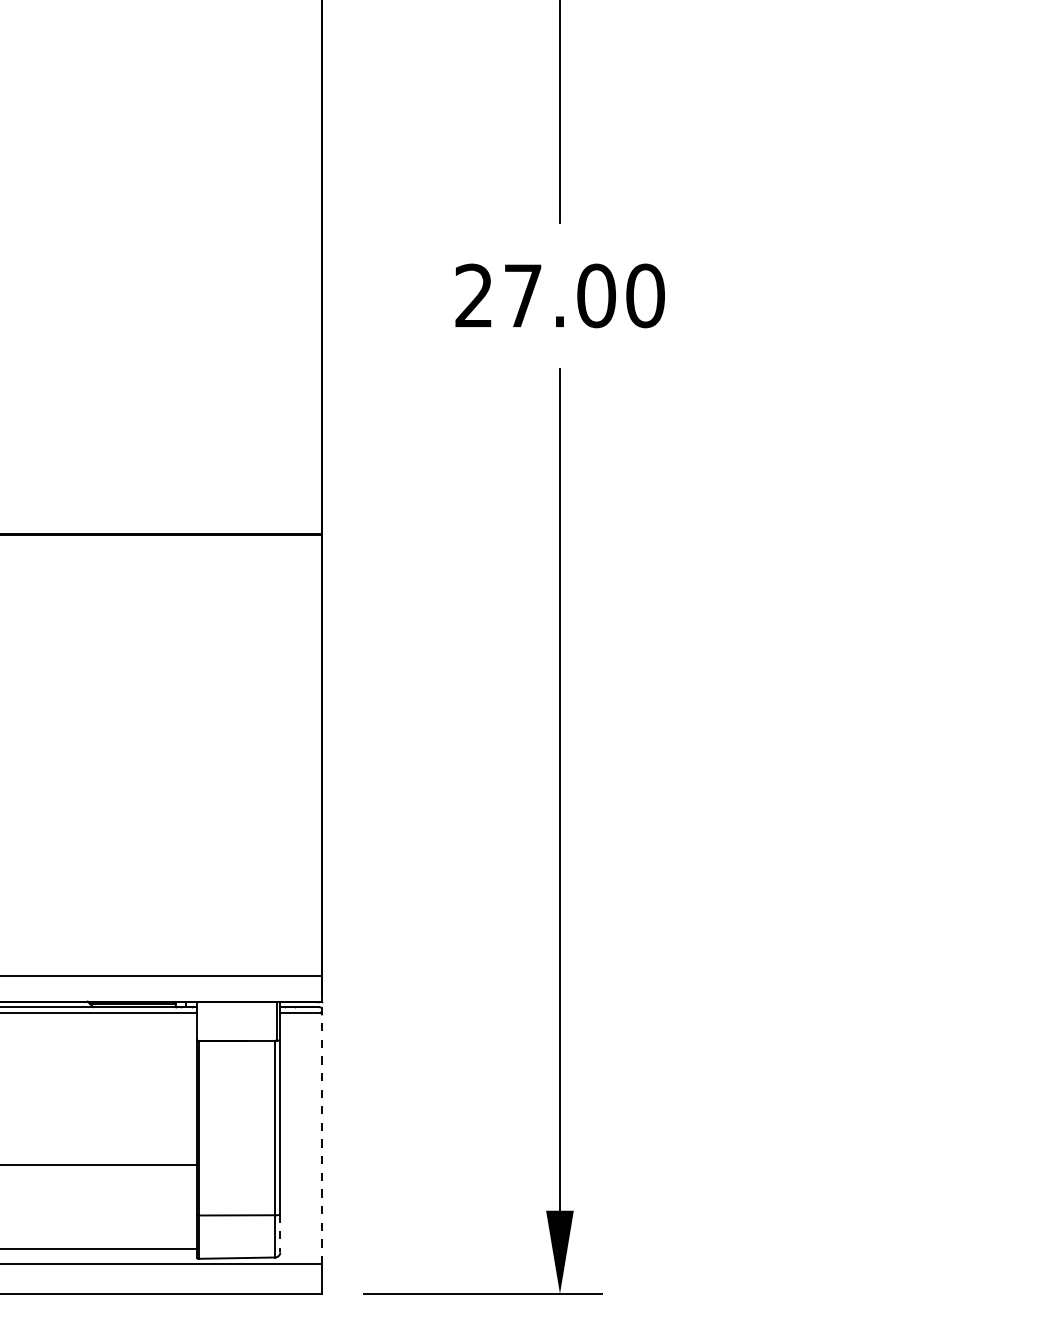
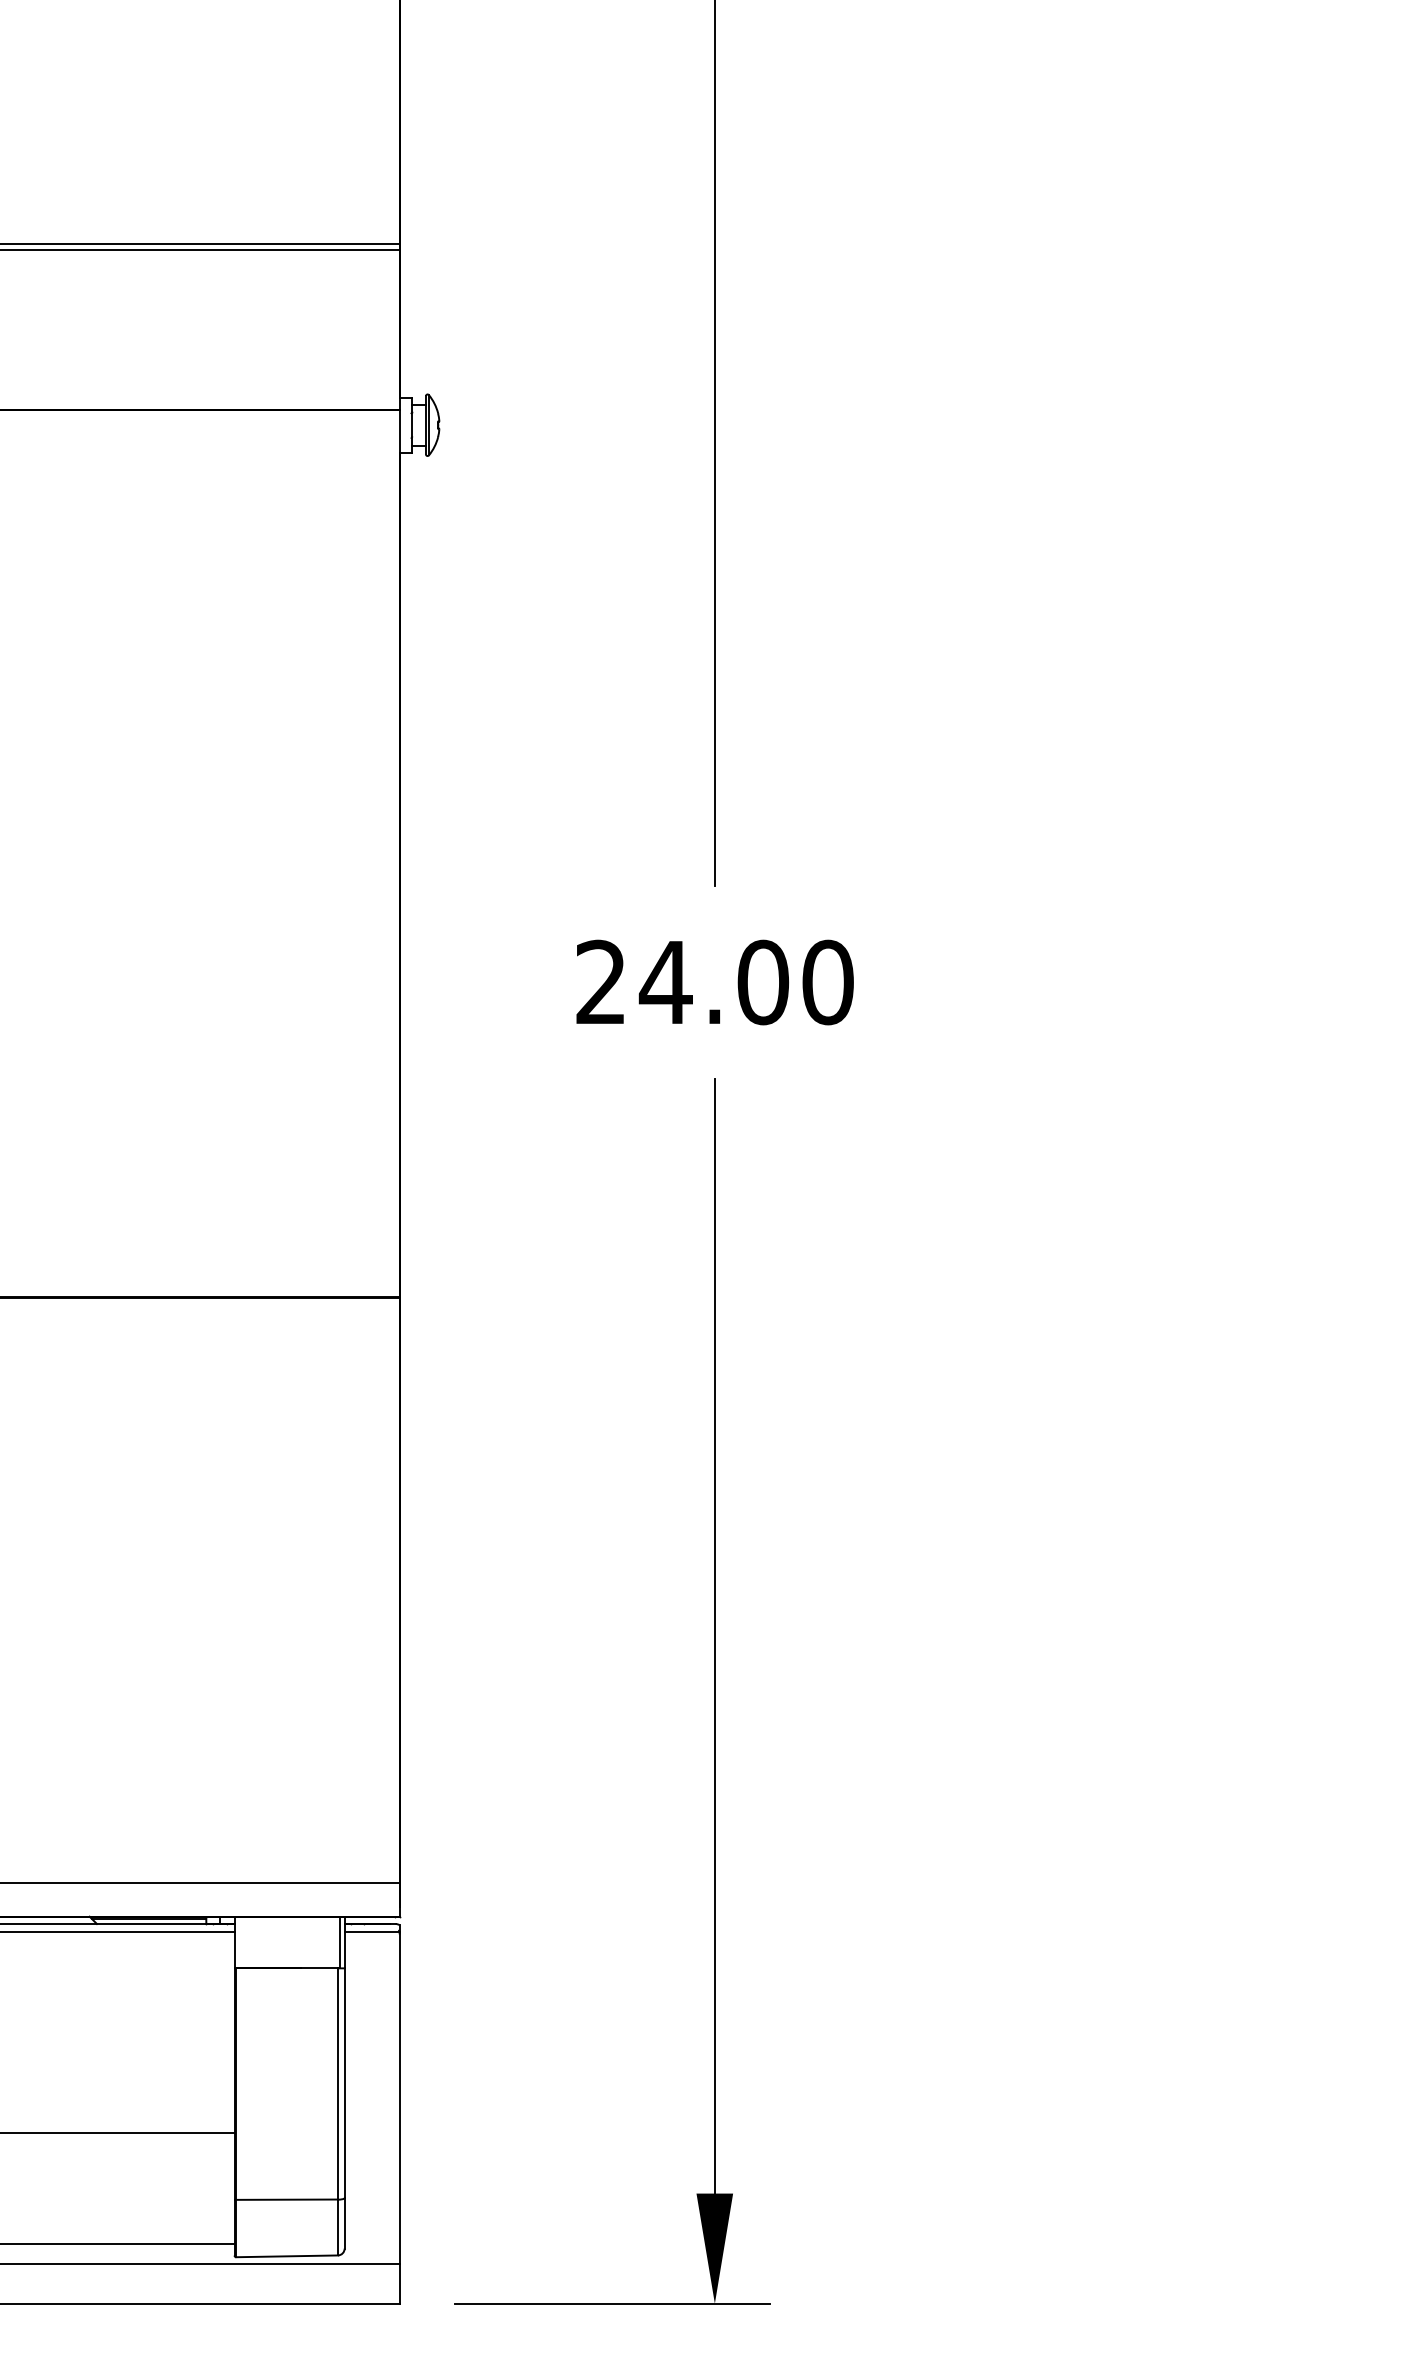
text: (522, 295) -> (665, 982), 27.00 -> 24.00
line: (321, 1138) -> (399, 2097), dashed -> solid
line: (280, 1234) -> (344, 2224), dashed -> solid

